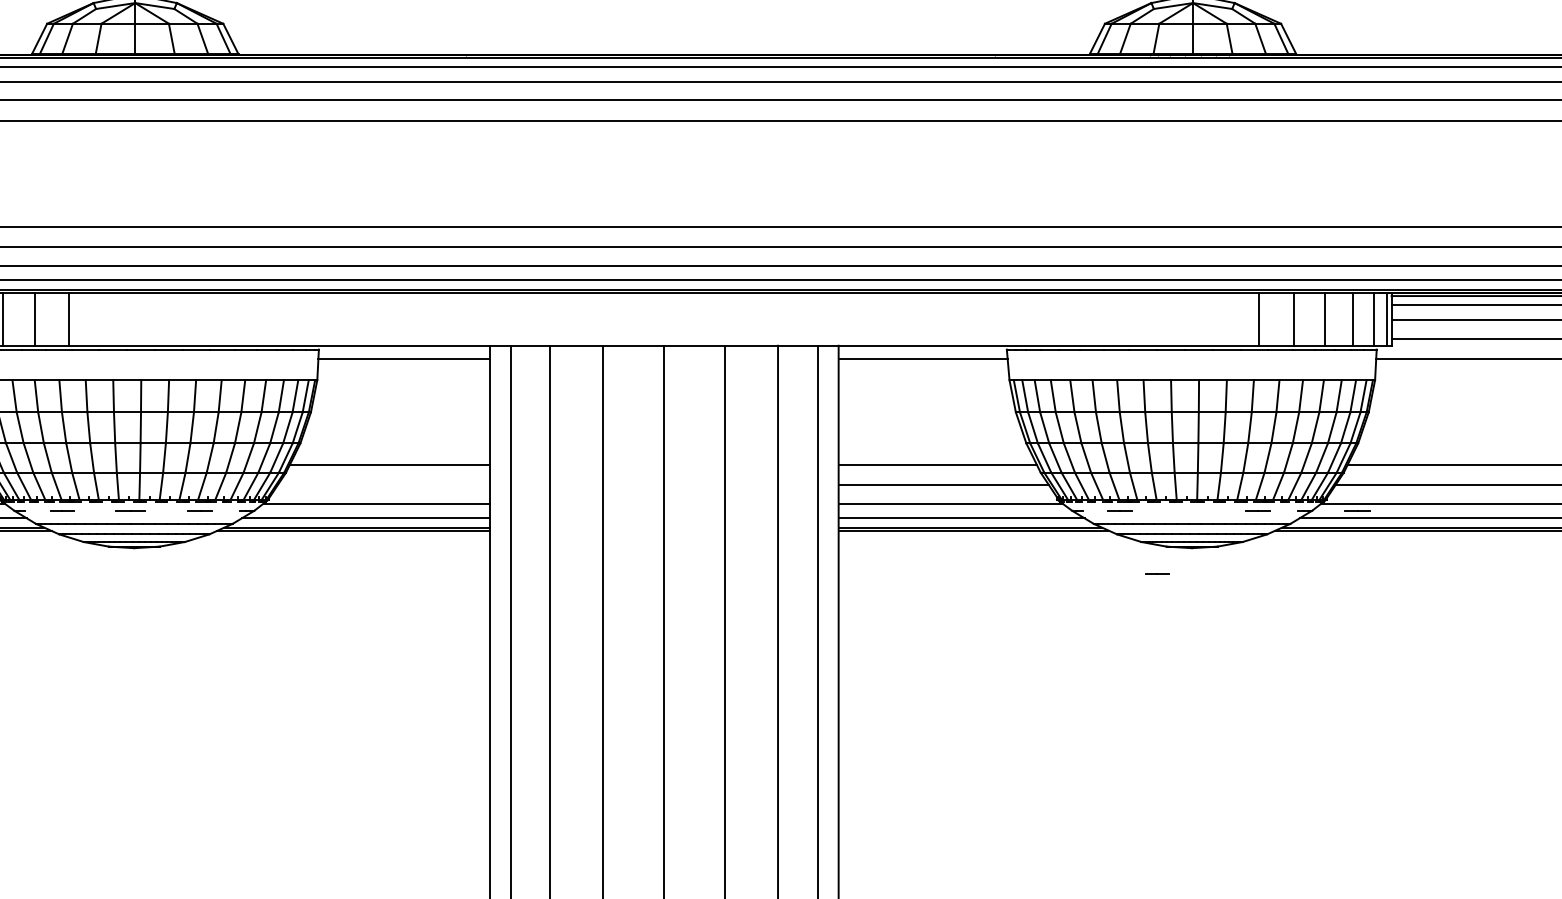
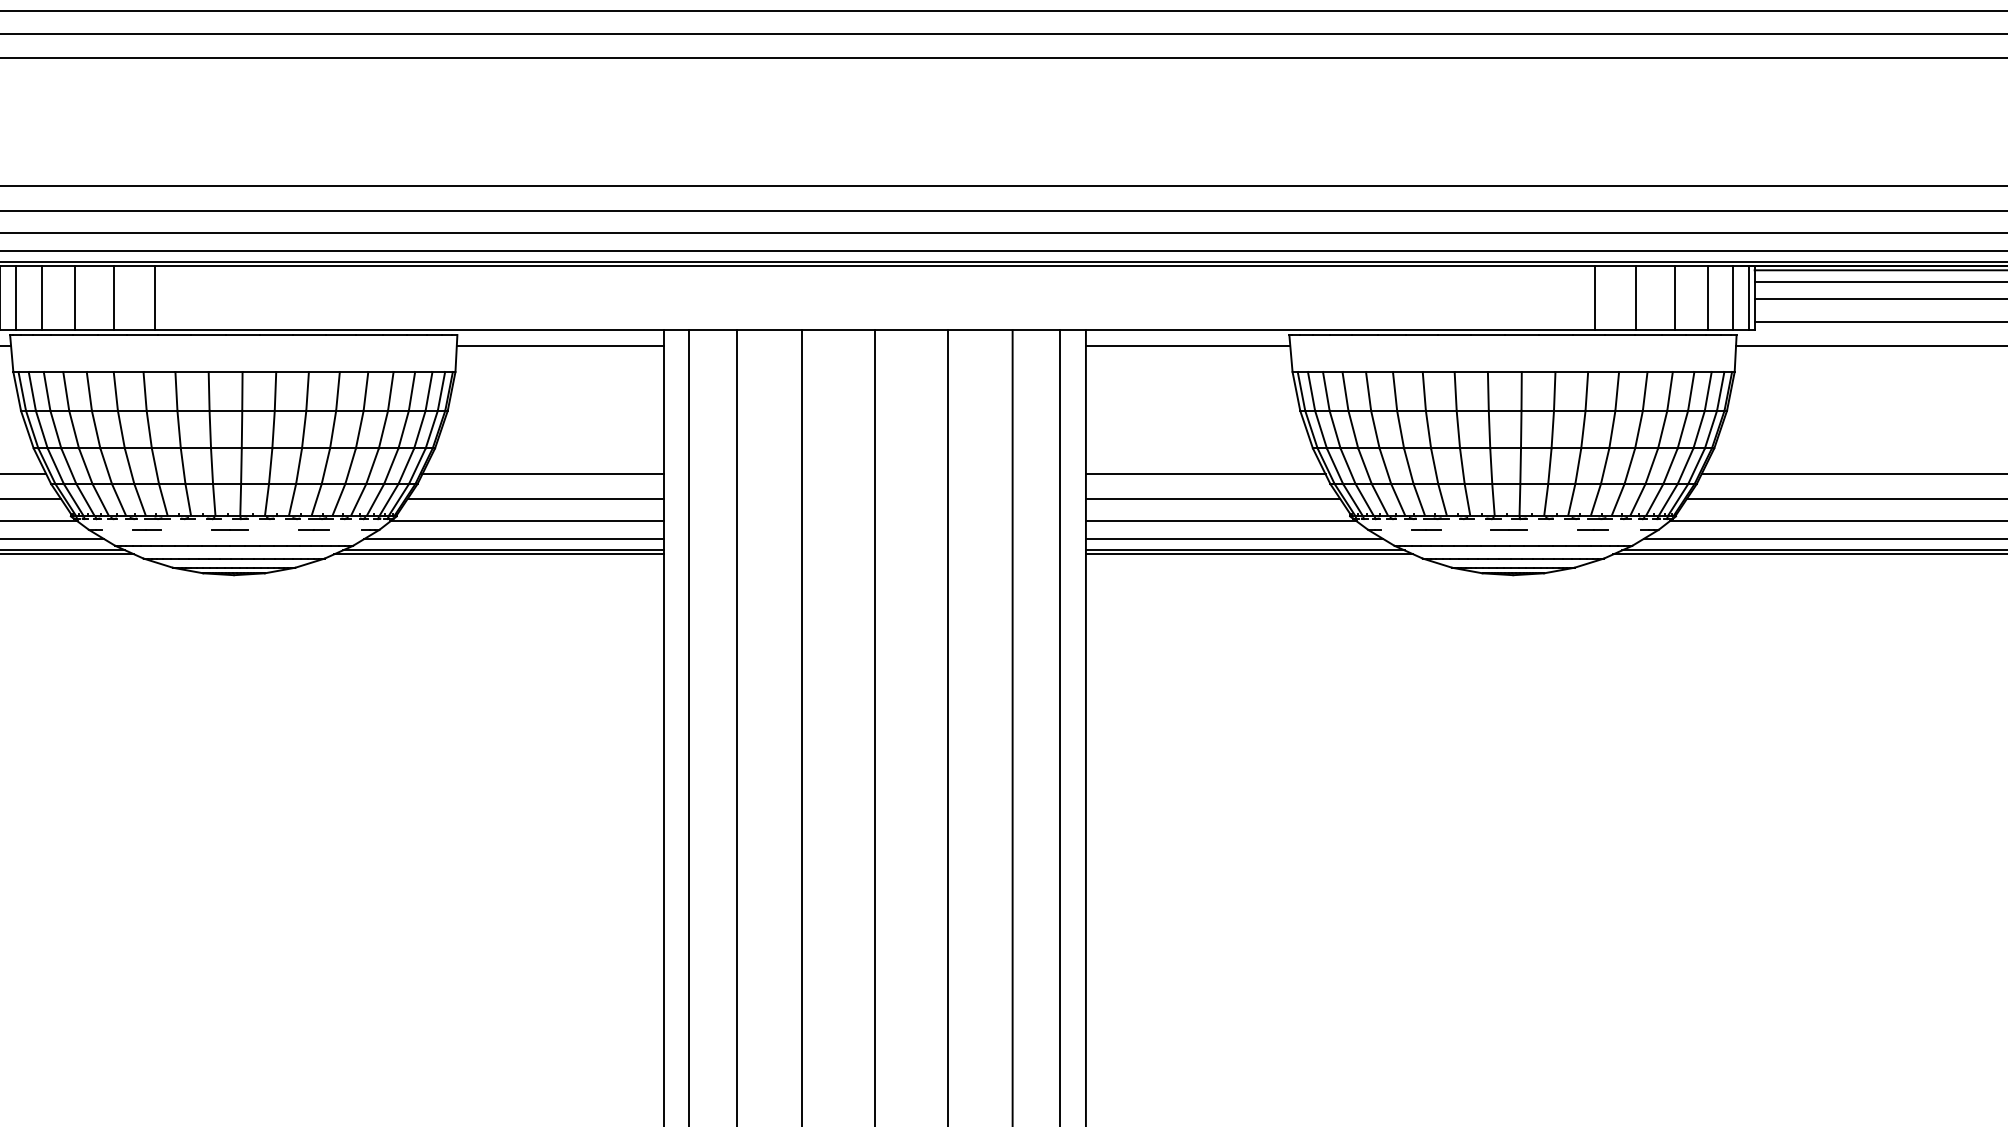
line: (383, 485) -> (535, 499), added
line: (1188, 510) -> (1508, 529), added
line: (1356, 510) -> (1712, 529), removed
line: (1157, 574) -> (1471, 606), removed

